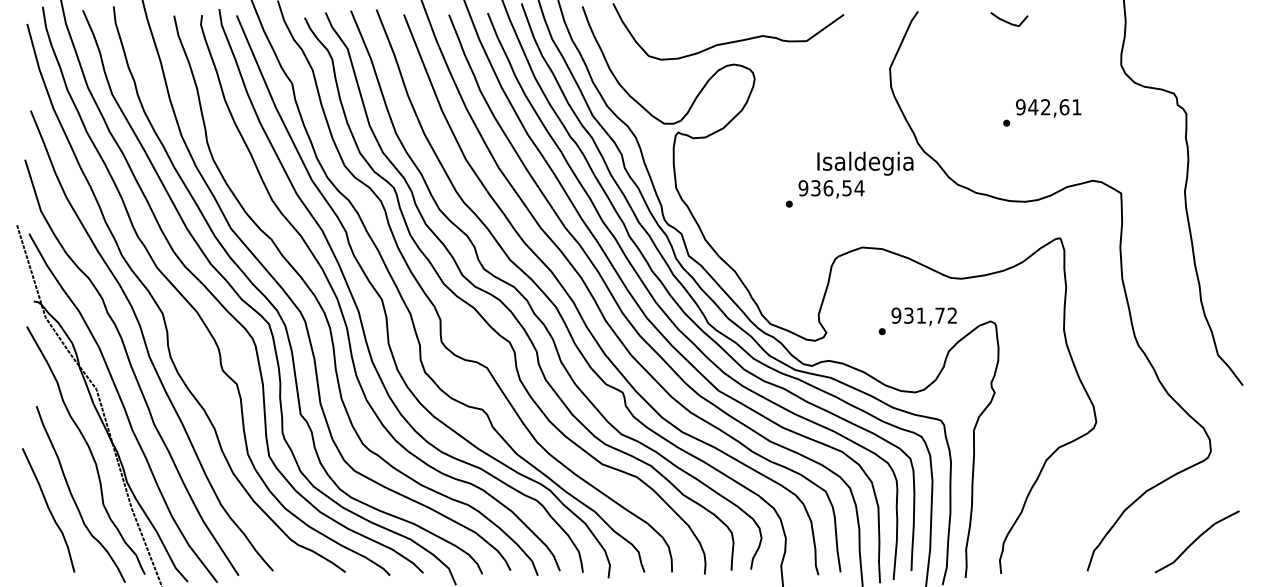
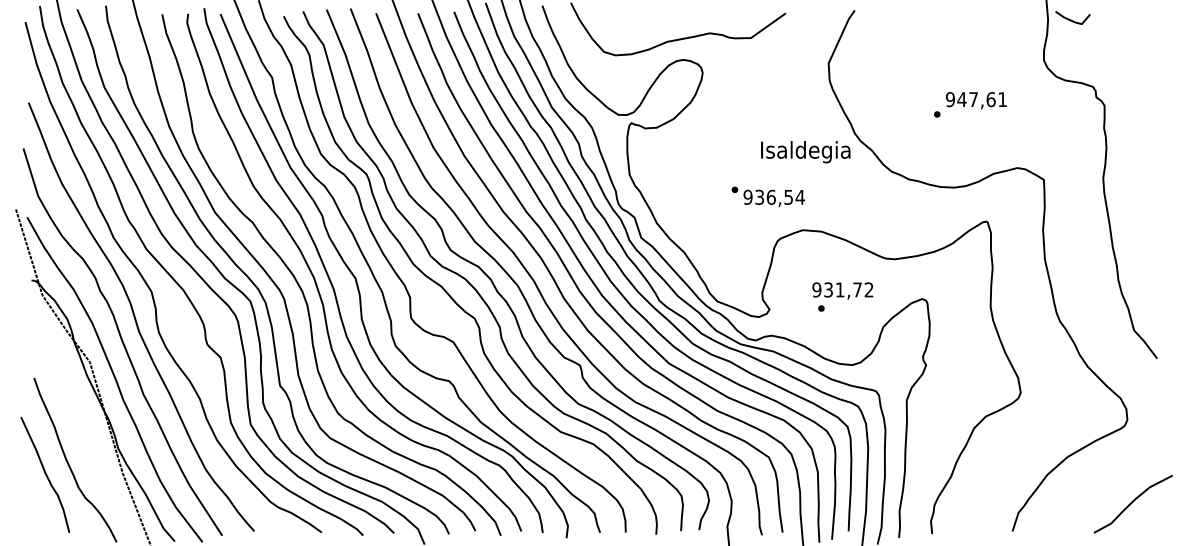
line: (1008, 21) -> (1072, 19), moved
text: (1045, 107) -> (973, 99), 942,61 -> 947,61
text: (831, 189) -> (774, 198), moved
text: (923, 316) -> (842, 290), moved
curve: (88, 449) -> (82, 418), removed
curve: (1196, 540) -> (1132, 502), moved

